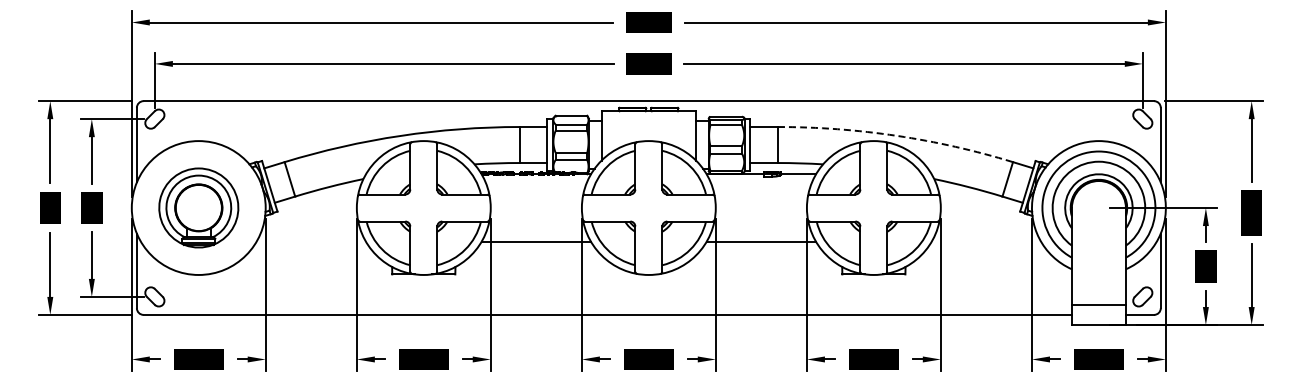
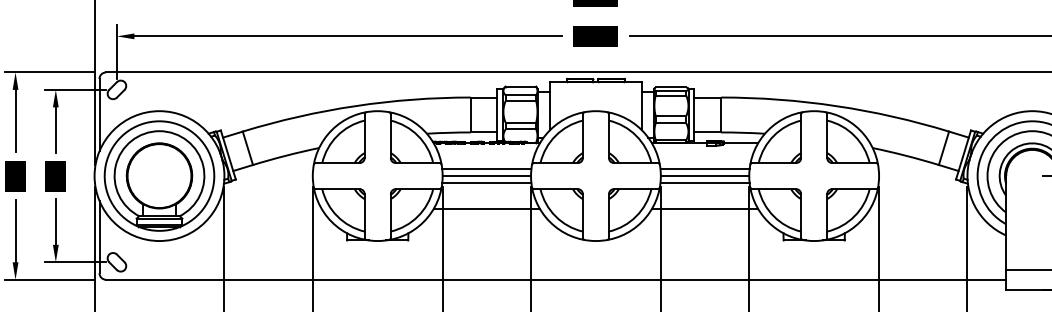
arc: (896, 135) -> (836, 105), dashed -> solid
line: (536, 200) -> (487, 168), added
line: (761, 200) -> (705, 168), added
part: (198, 207) -> (159, 175), size x1.43
line: (535, 208) -> (486, 176), added
line: (760, 208) -> (704, 176), added
line: (536, 215) -> (487, 183), added
line: (761, 215) -> (705, 183), added

